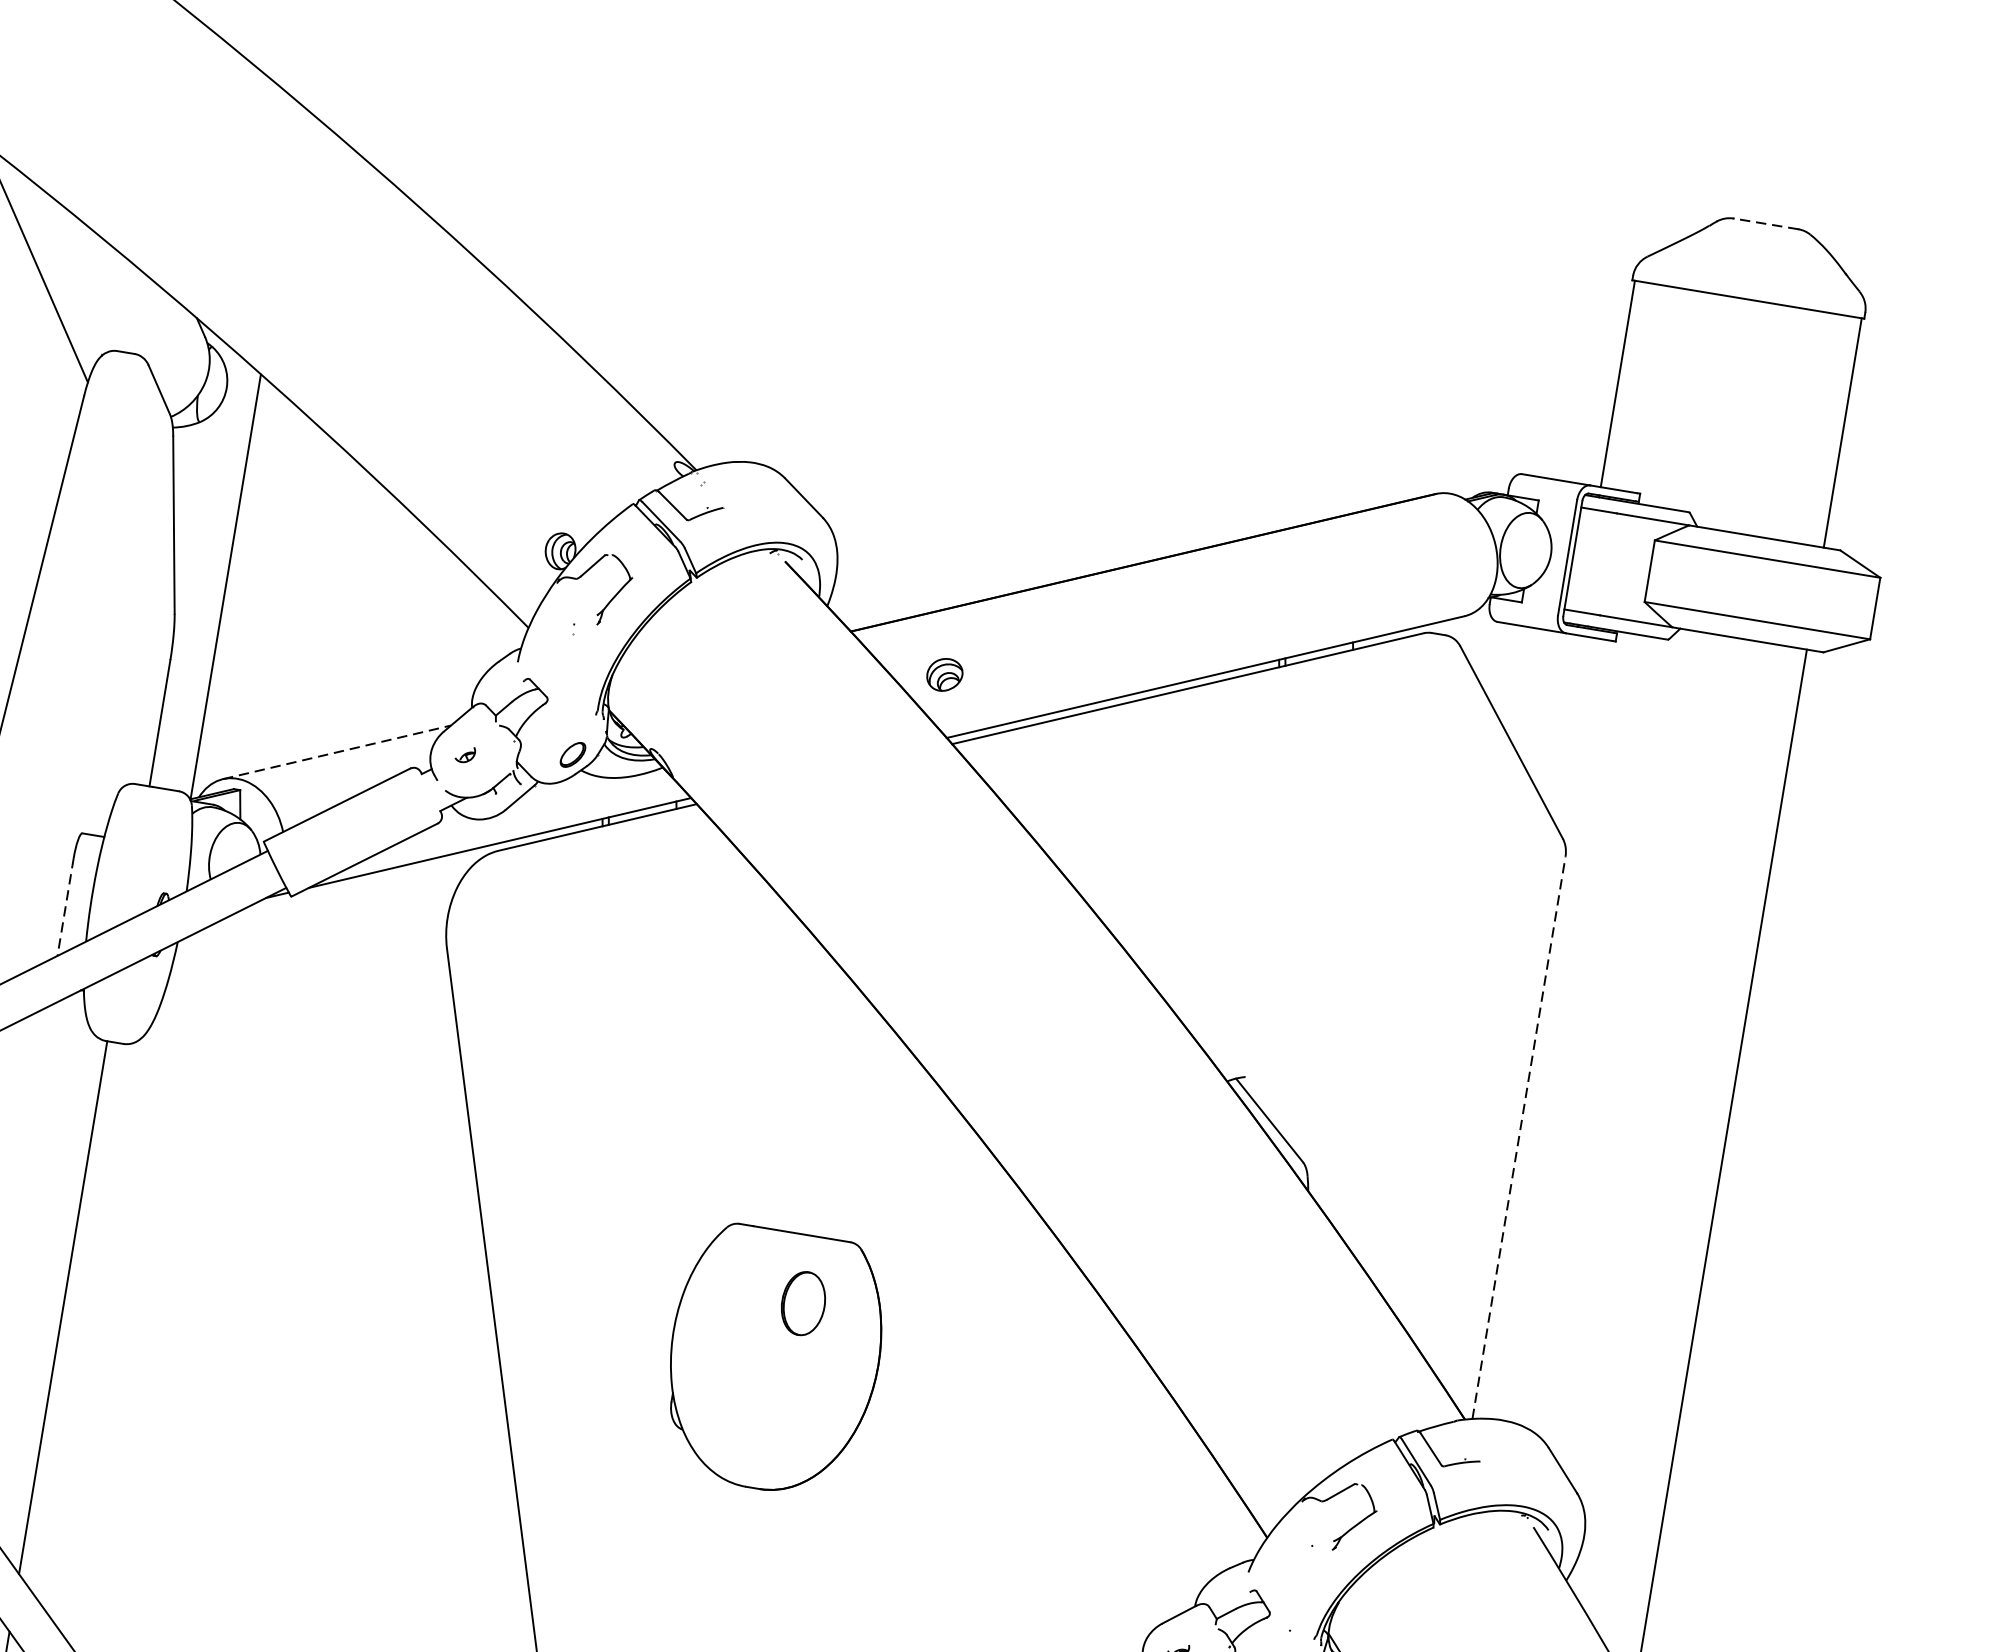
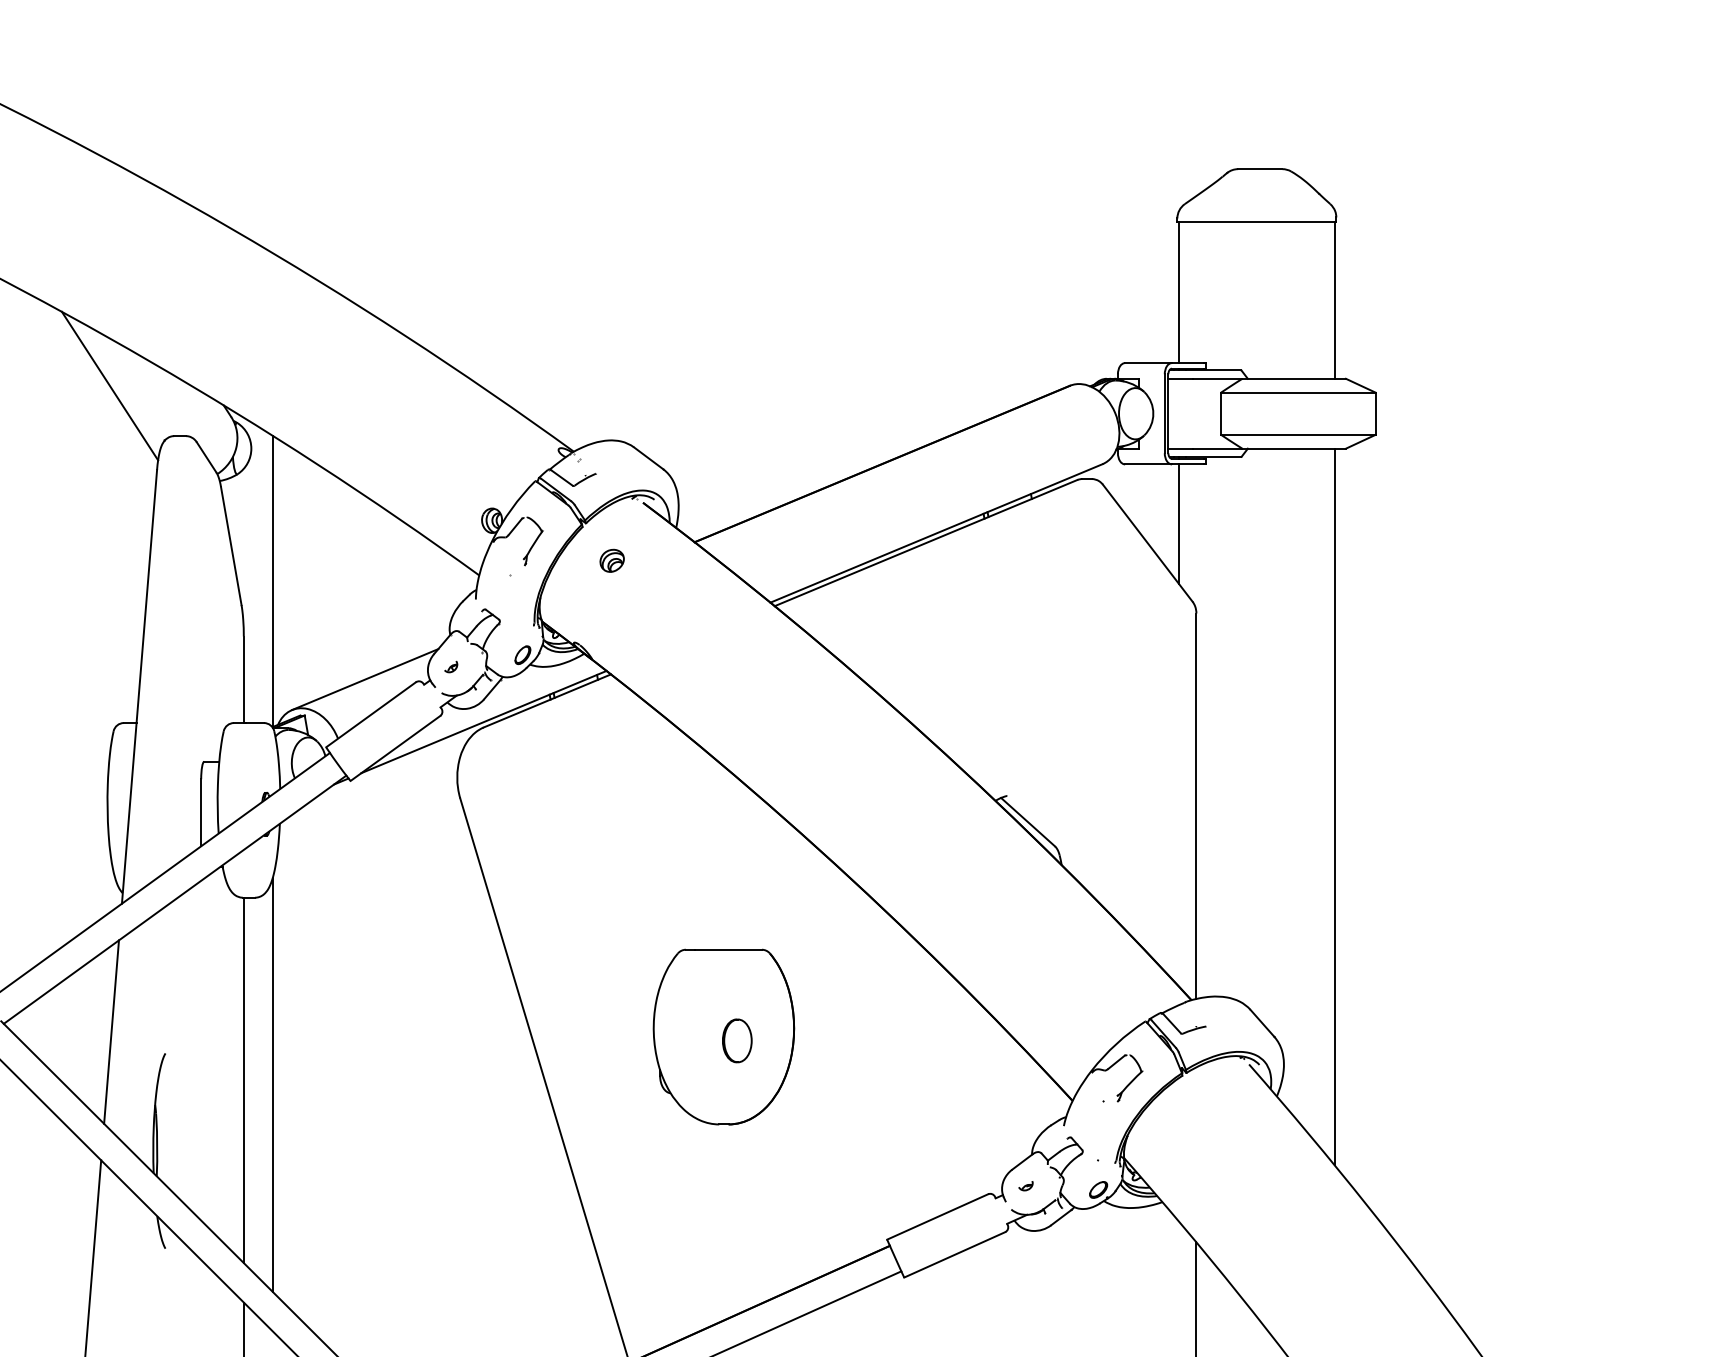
line: (1764, 224) -> (1259, 169), dashed -> solid
part: (943, 674) -> (611, 560), moved
line: (1562, 722) -> (1179, 524), added
line: (337, 752) -> (365, 679), dashed -> solid
line: (66, 906) -> (201, 812), dashed -> solid
line: (1519, 1138) -> (1196, 806), dashed -> solid
part: (803, 1303) -> (737, 1040), moved
line: (104, 1320) -> (272, 1084), added

